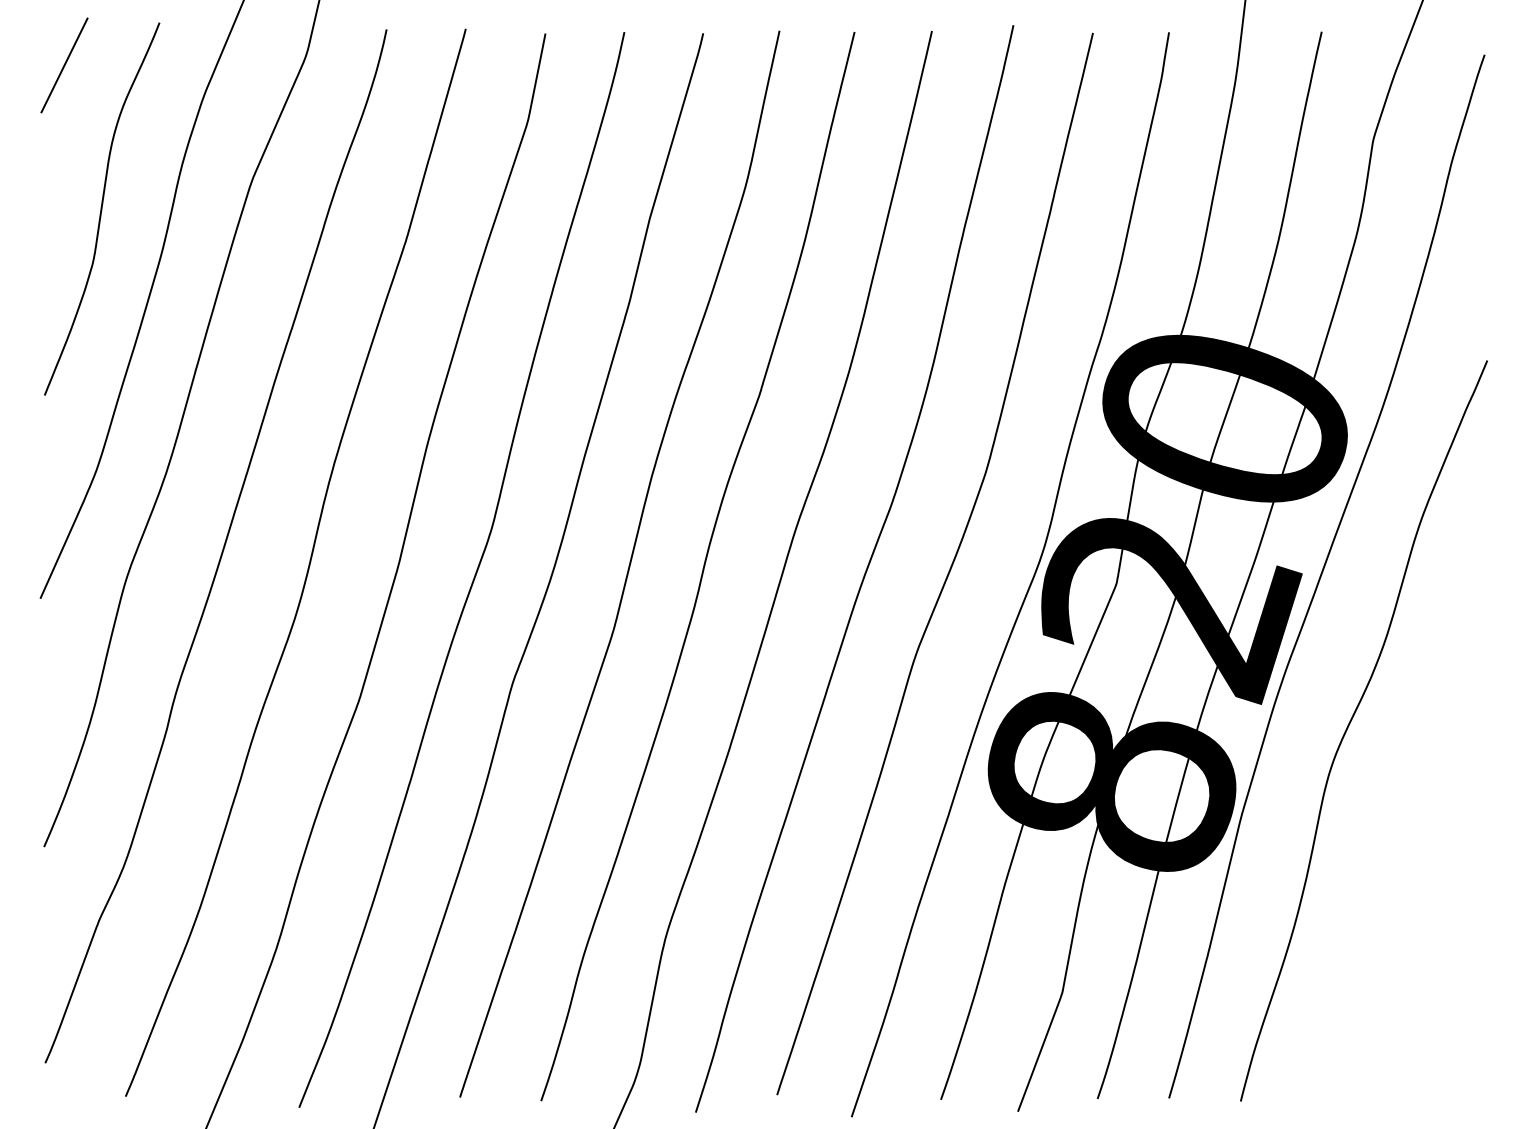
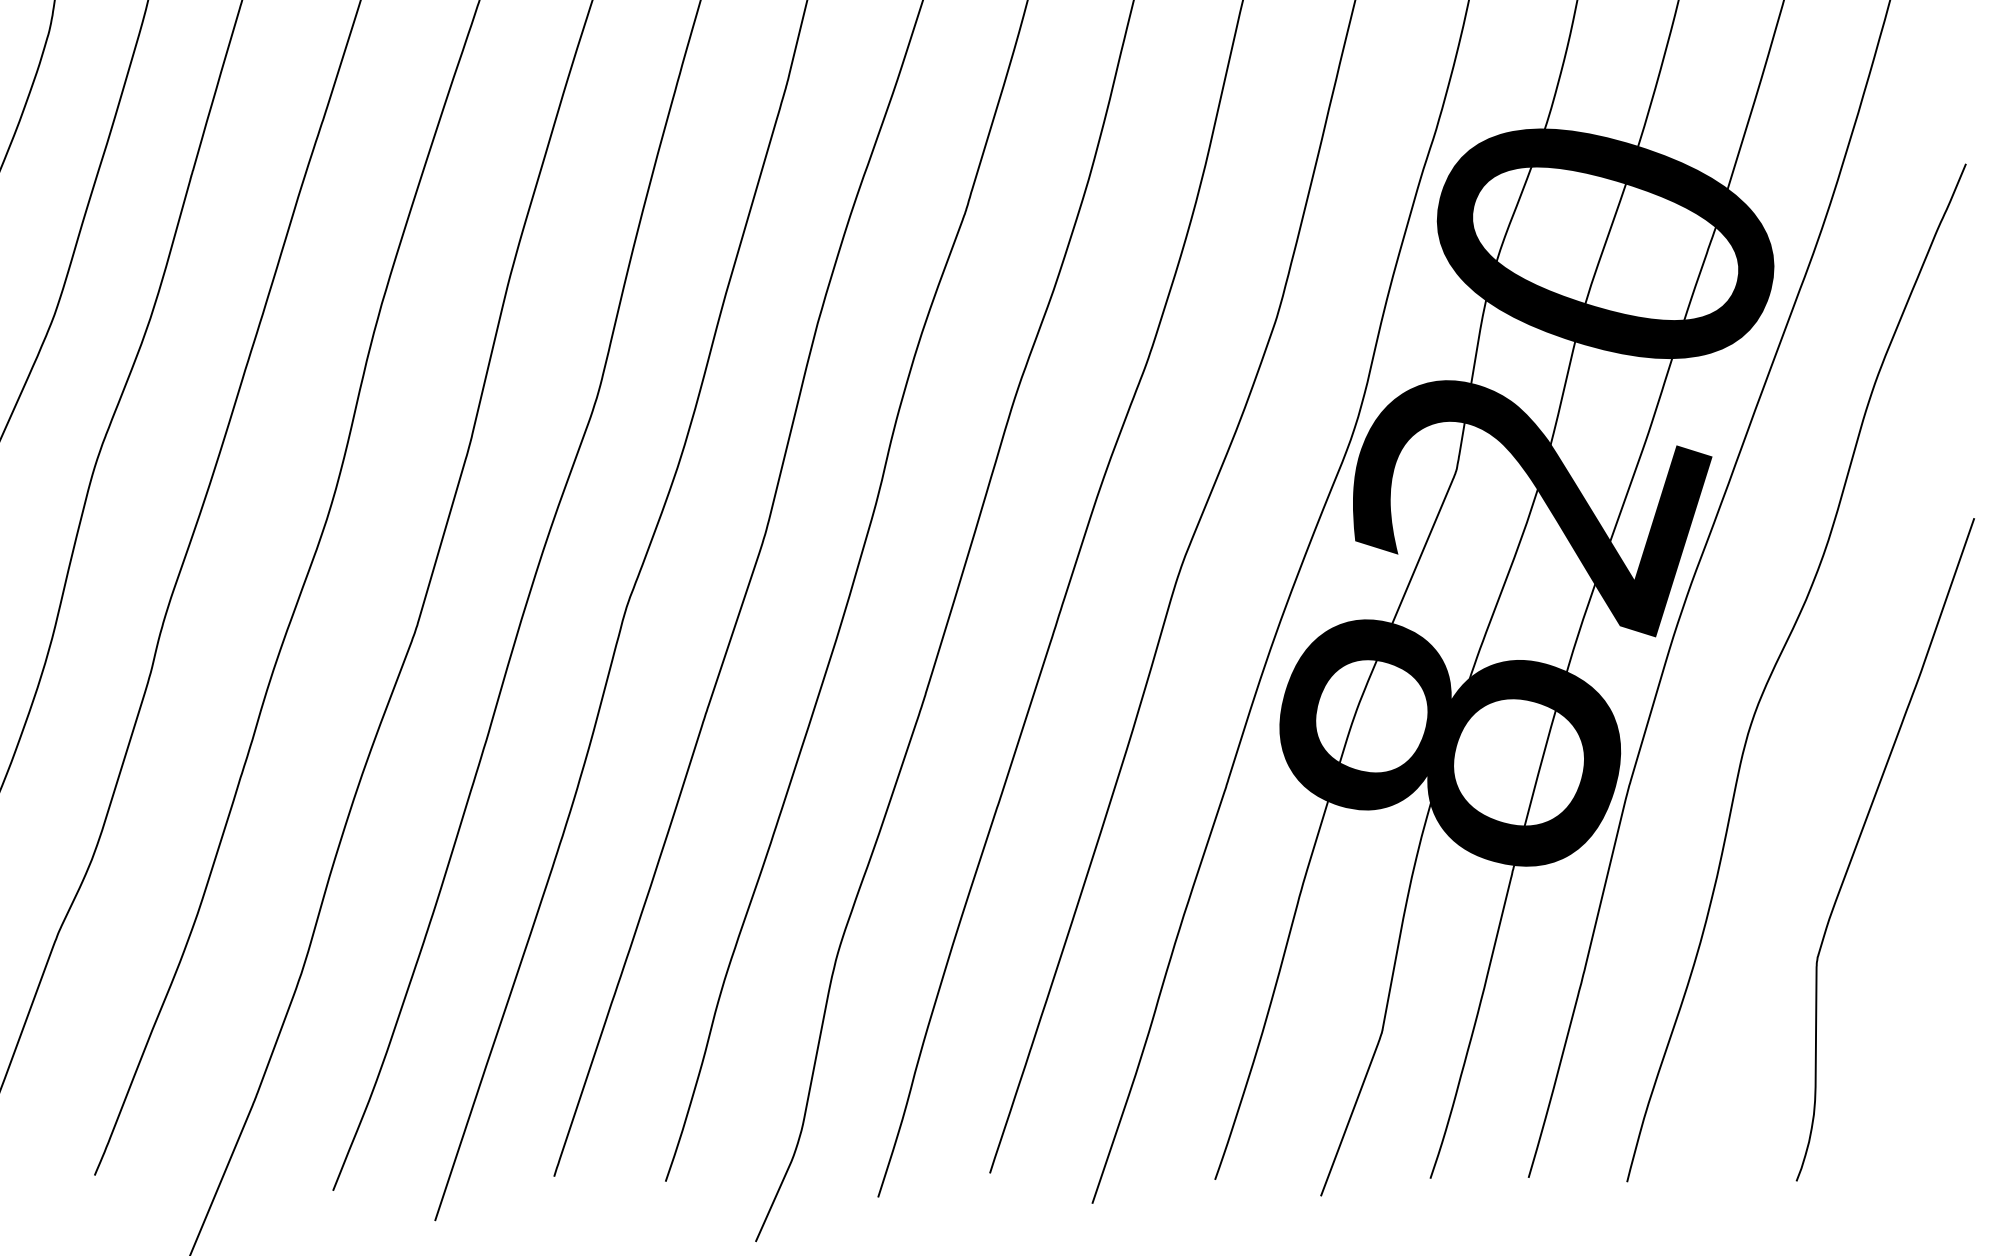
curve: (1410, 852) -> (1860, 839), added

